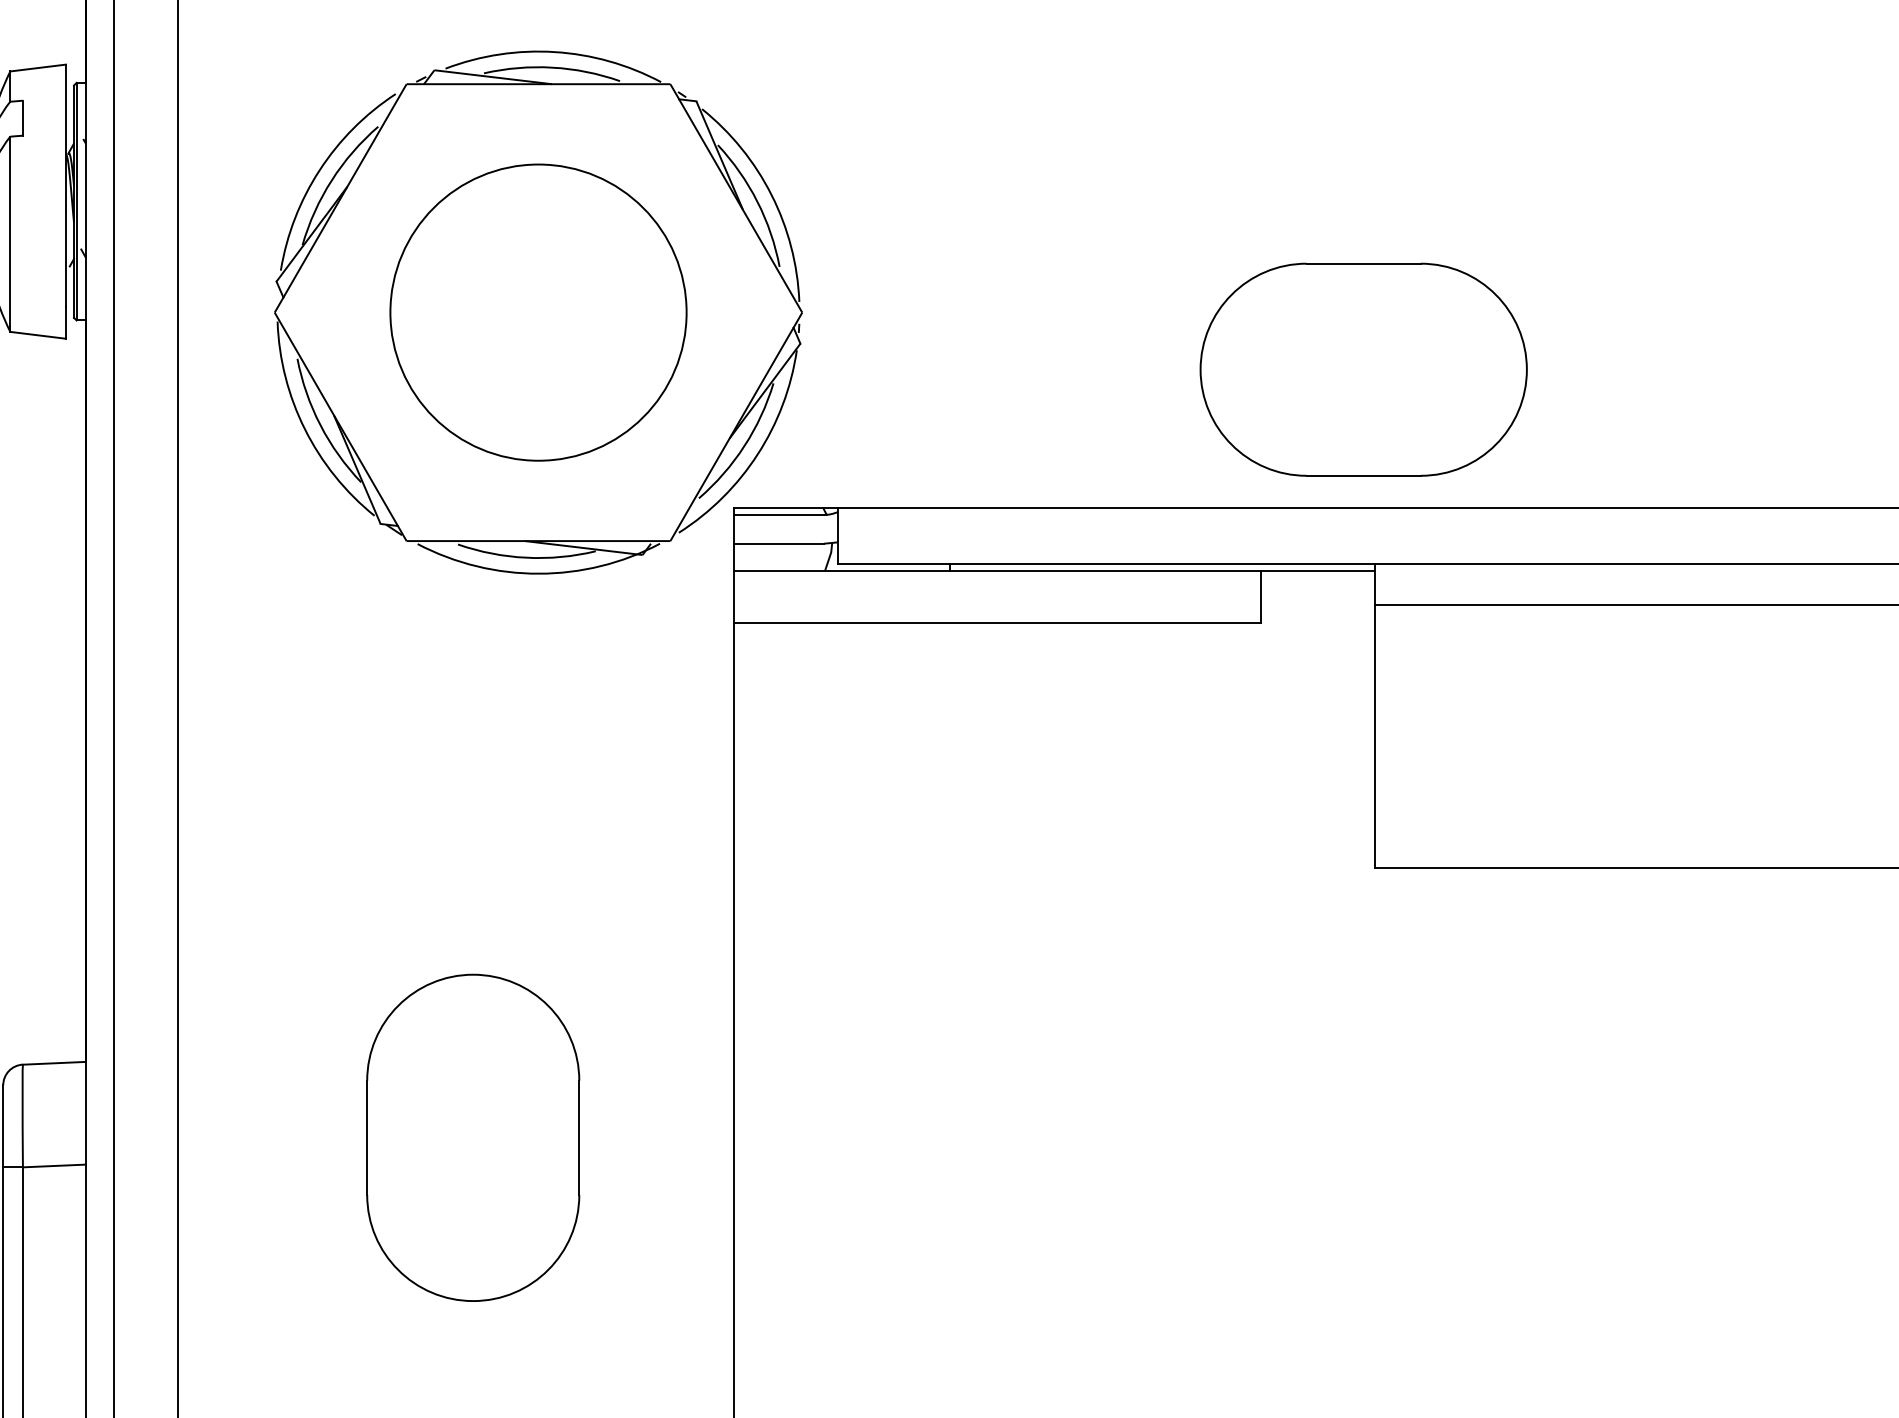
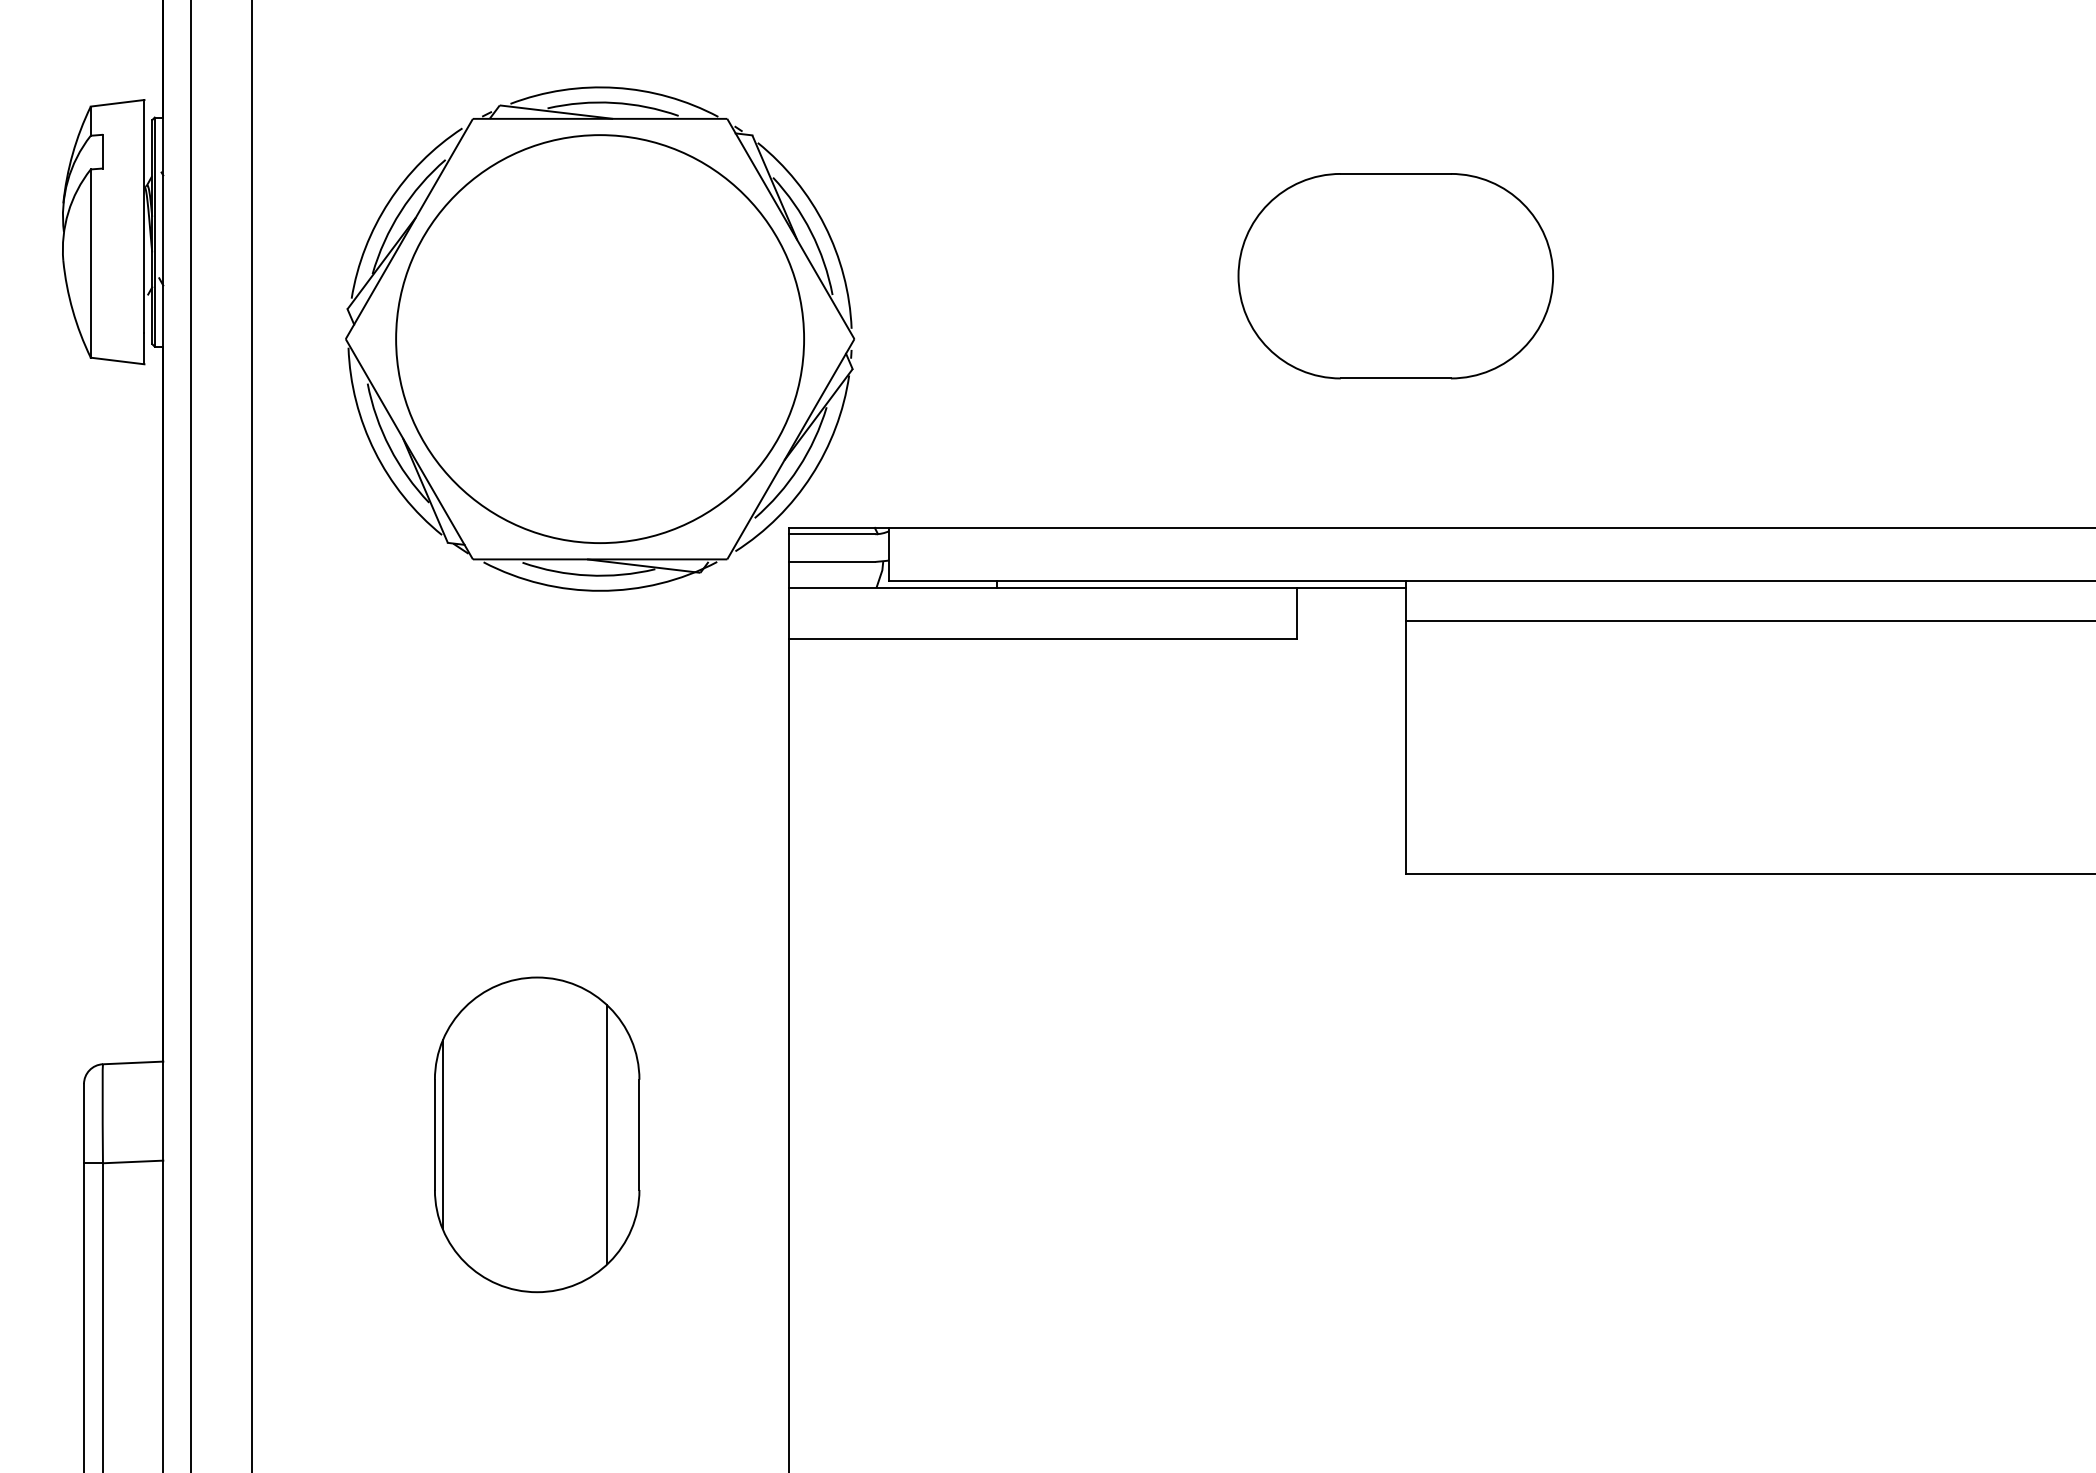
circle: (538, 313) -> (600, 339), size x1.43
part: (1363, 370) -> (1395, 276), moved
line: (375, 1137) -> (442, 1134), added
line: (546, 1137) -> (607, 1134), added

